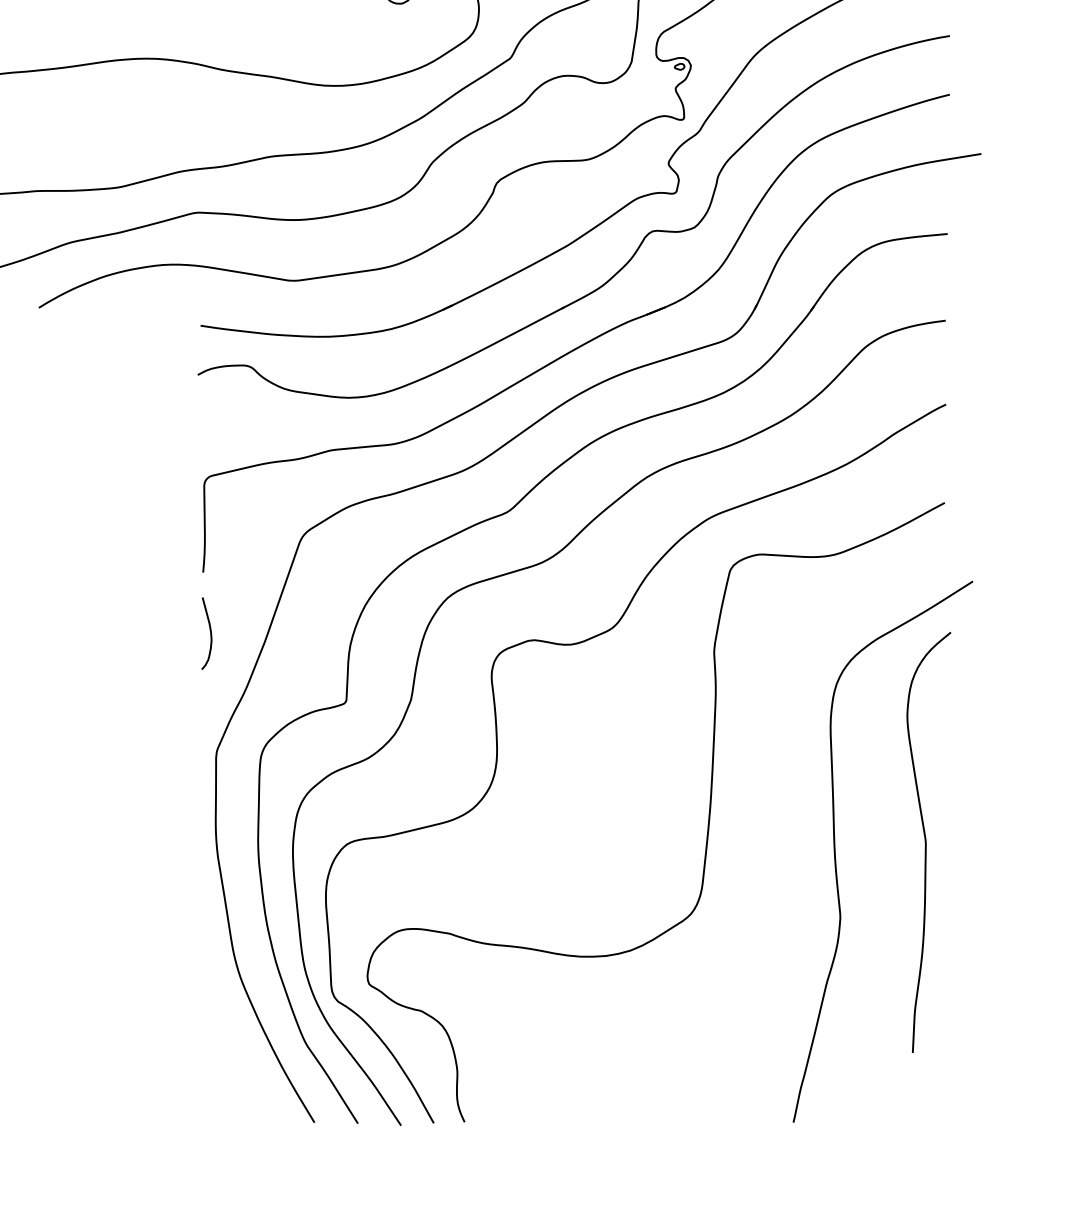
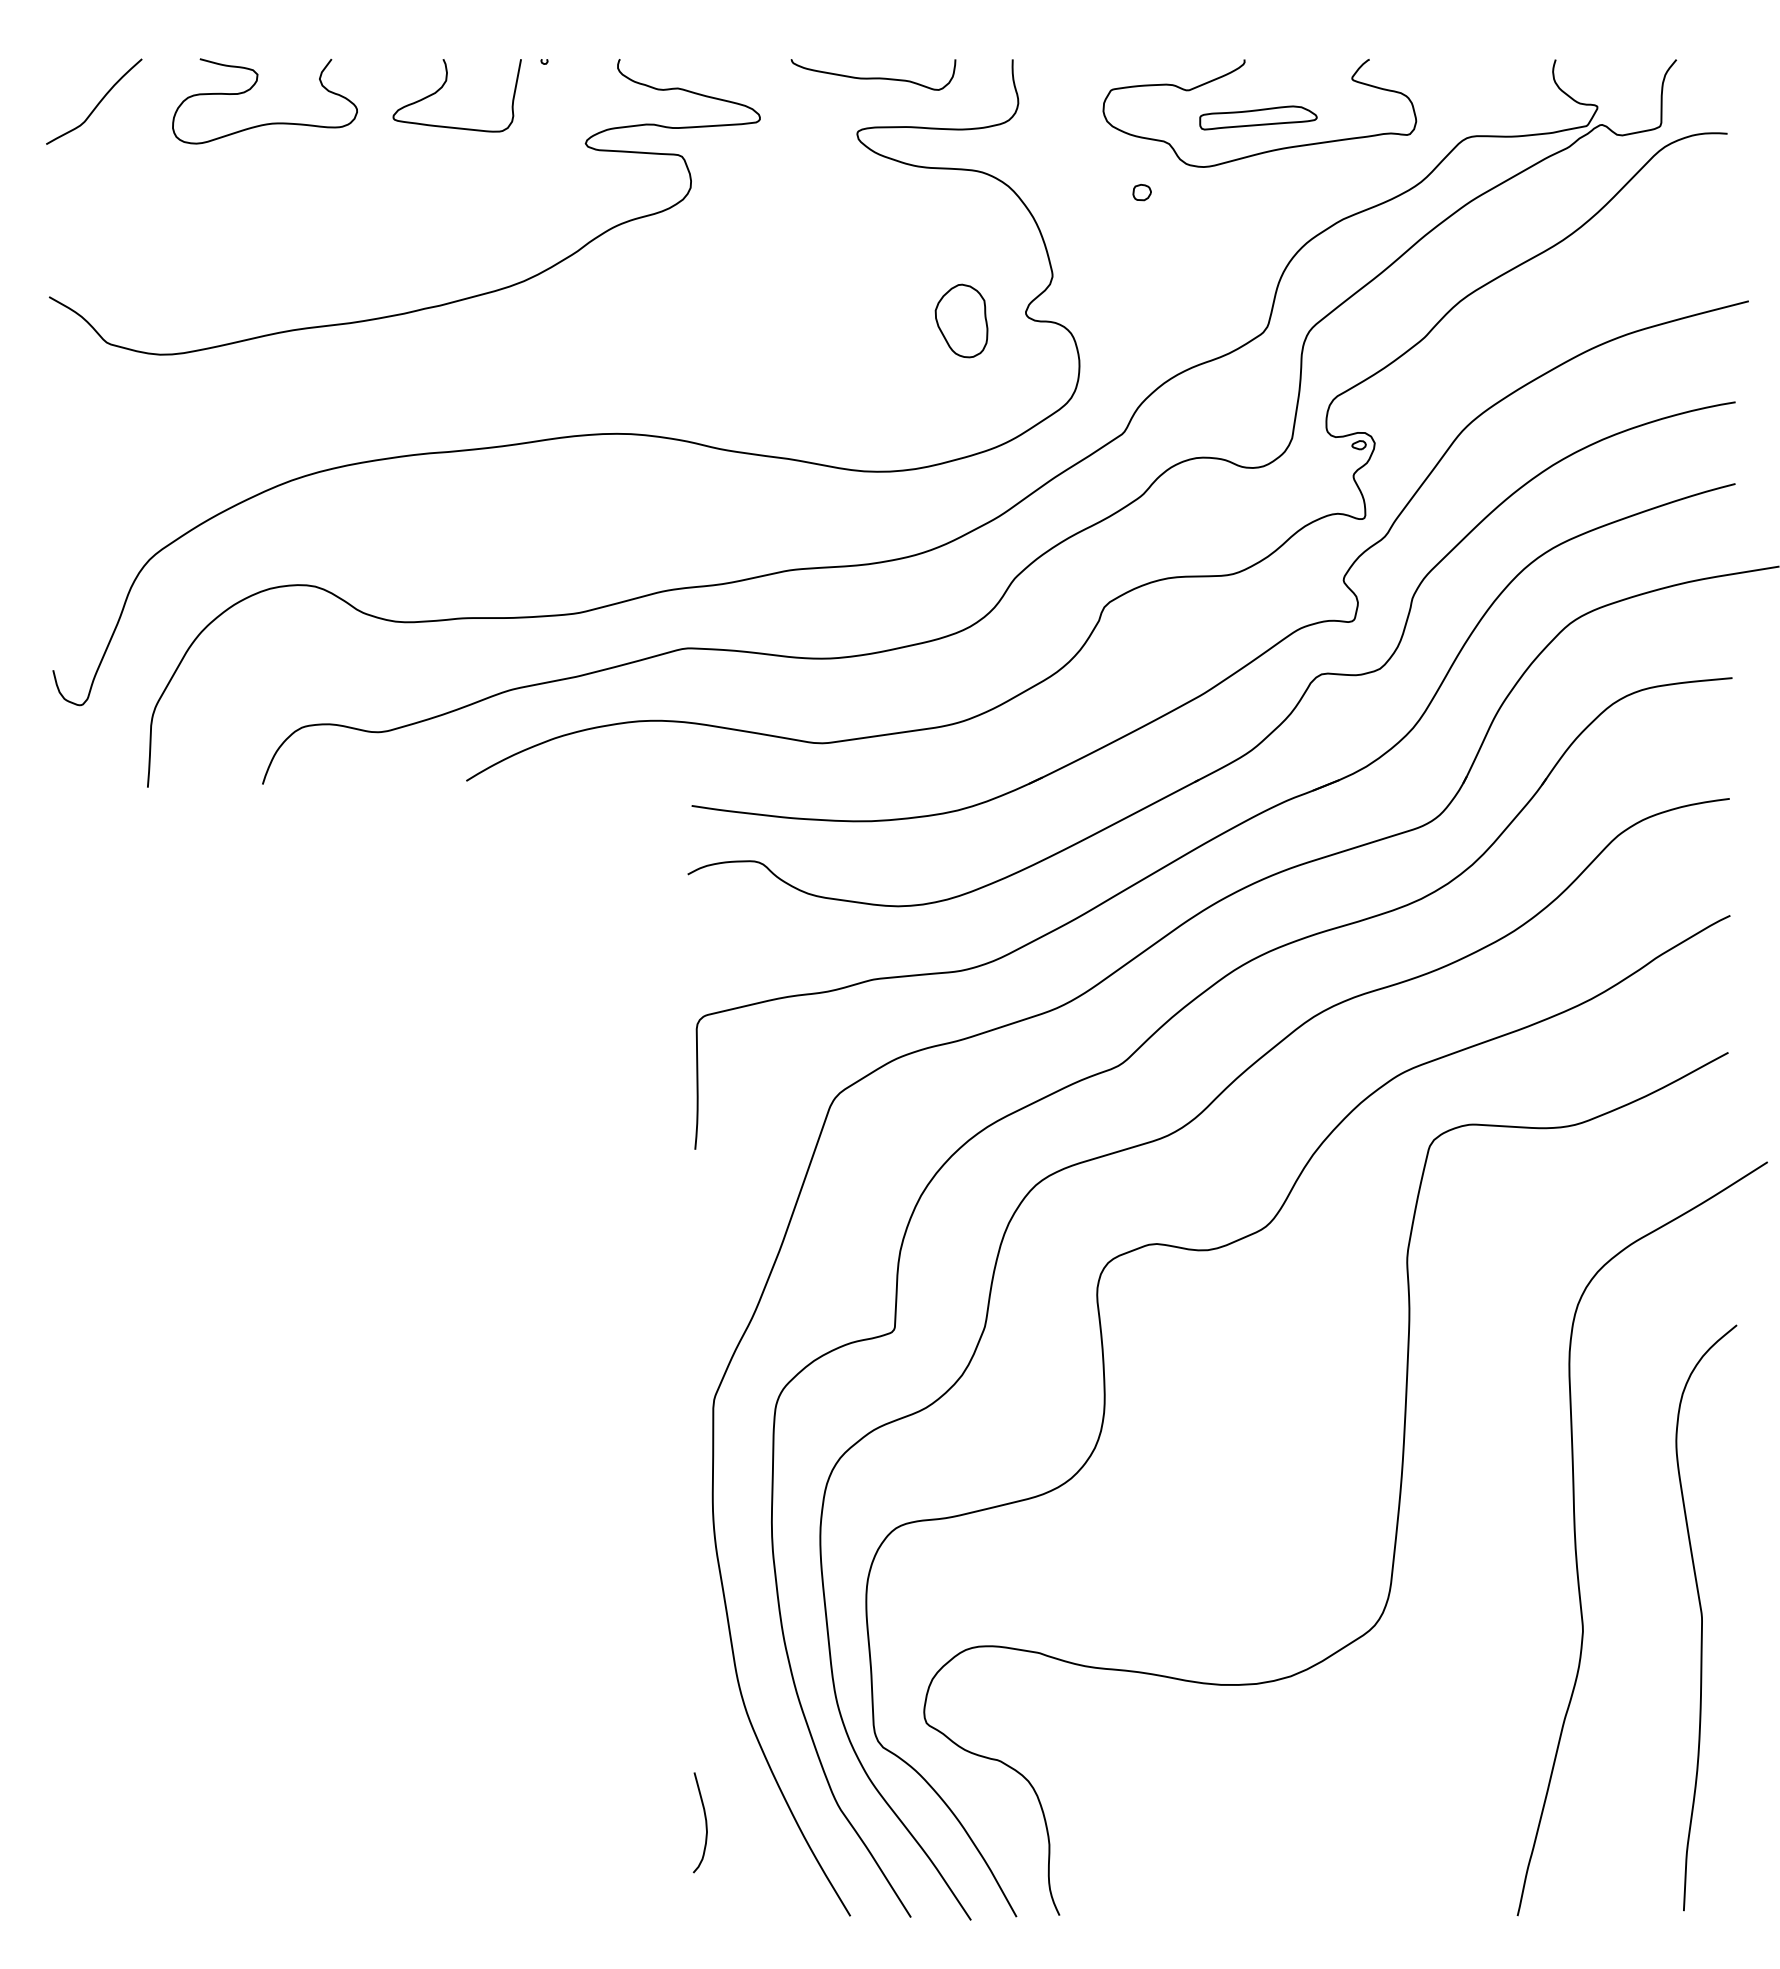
curve: (210, 633) -> (705, 1822), moved
curve: (926, 842) -> (1702, 1617), moved

